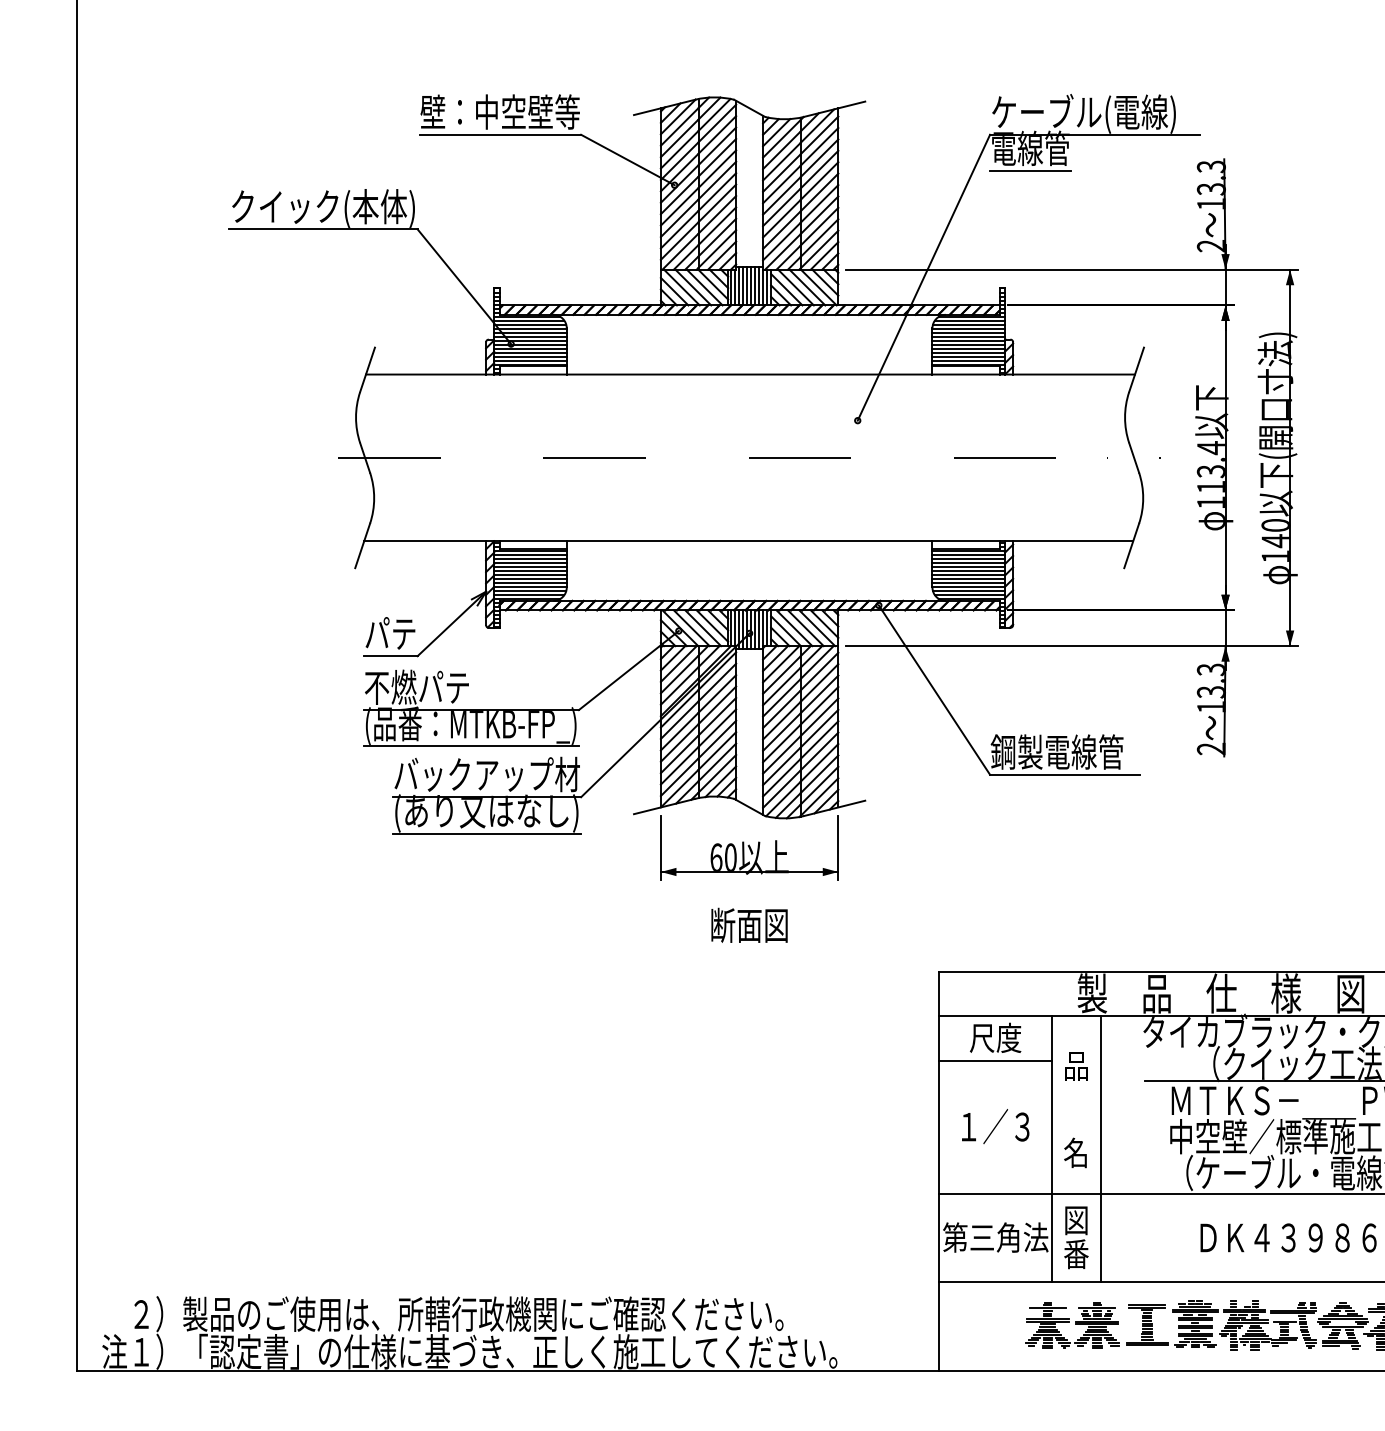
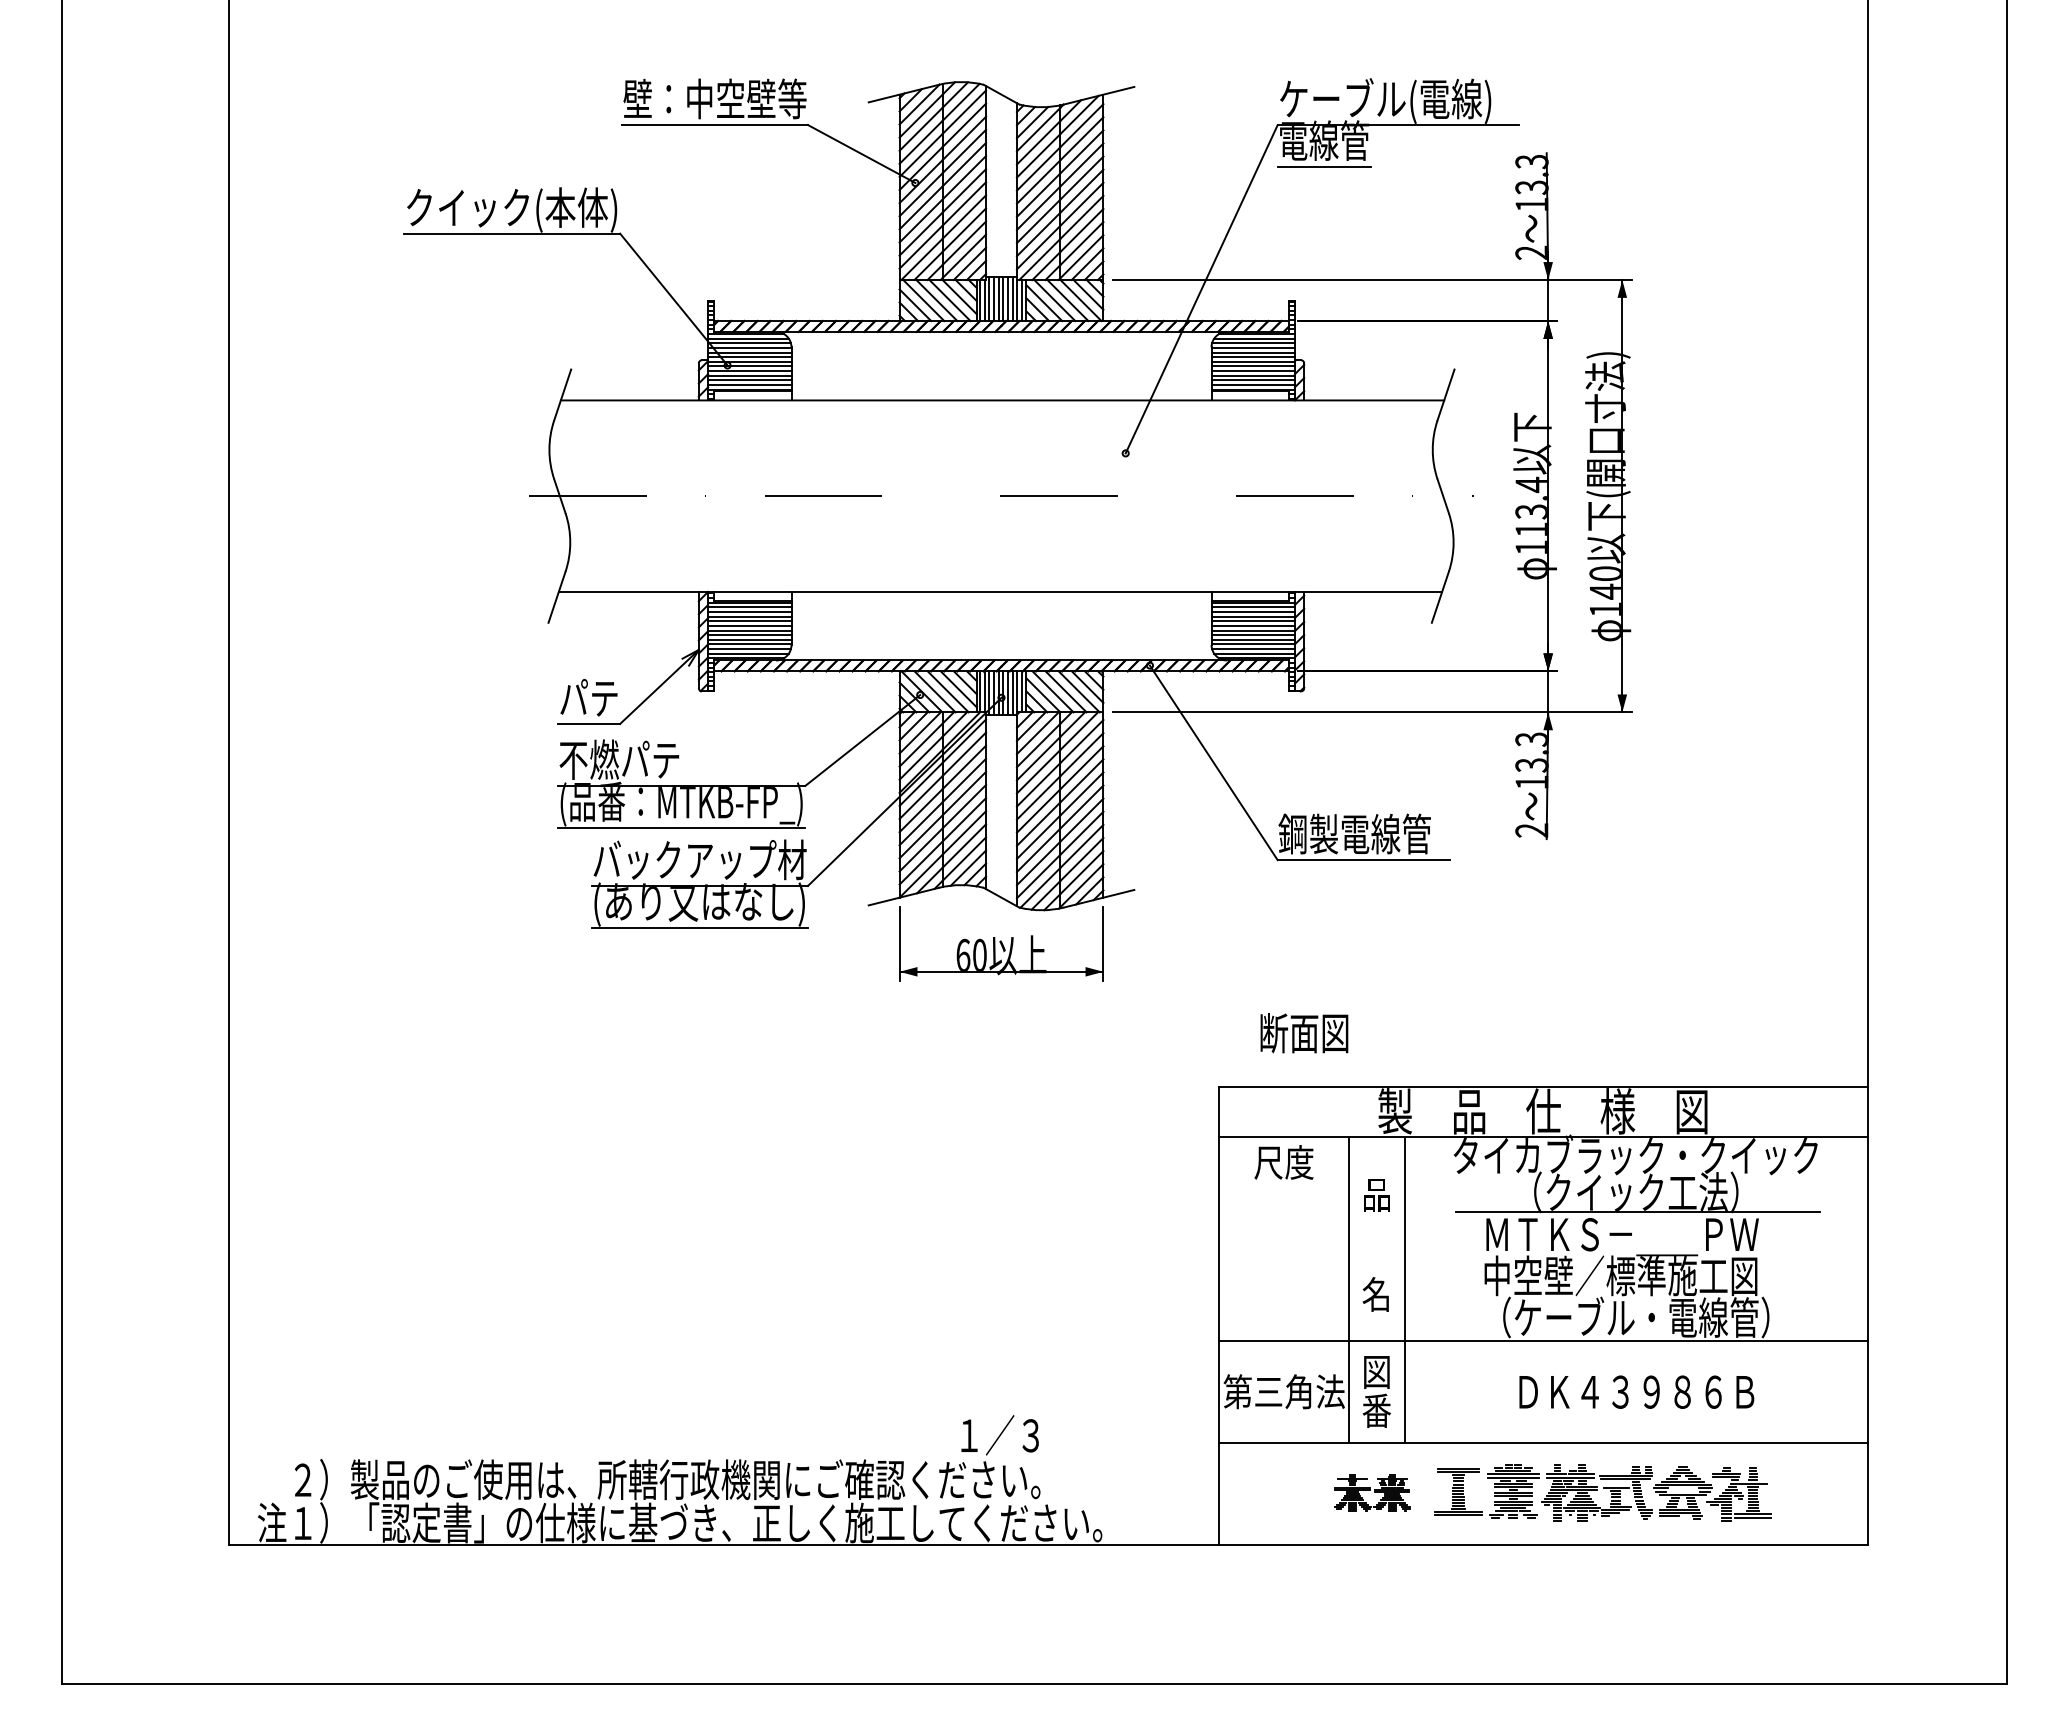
text: (749, 925) -> (1304, 1033), moved
line: (995, 1060) -> (1284, 1188), removed
text: (995, 1126) -> (999, 1435), moved
part: (1072, 1325) -> (1372, 1492), size x0.7

